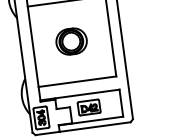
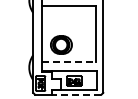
part: (71, 40) -> (61, 44), moved
line: (78, 82) -> (69, 62), solid -> dashed
line: (94, 126) -> (76, 94), solid -> dashed

